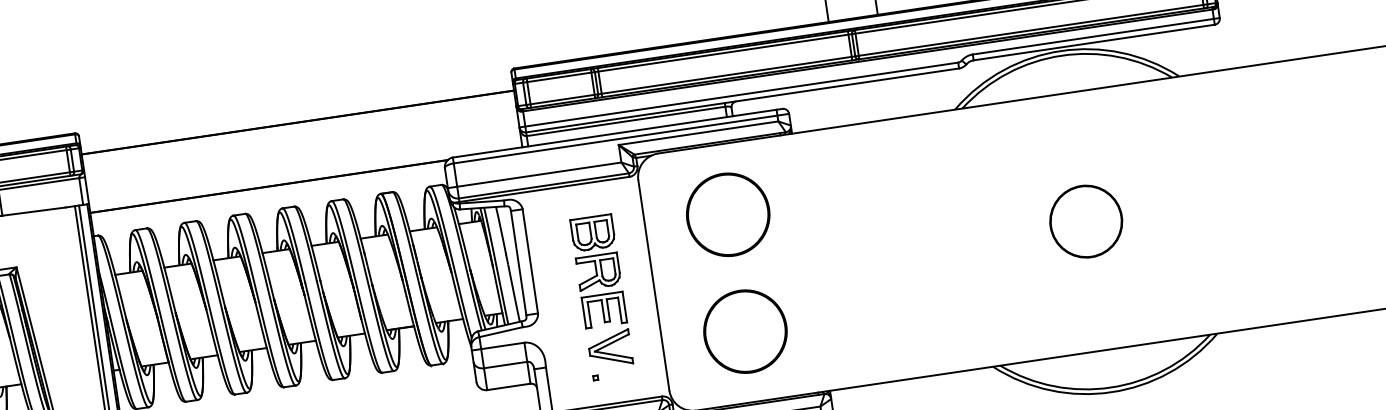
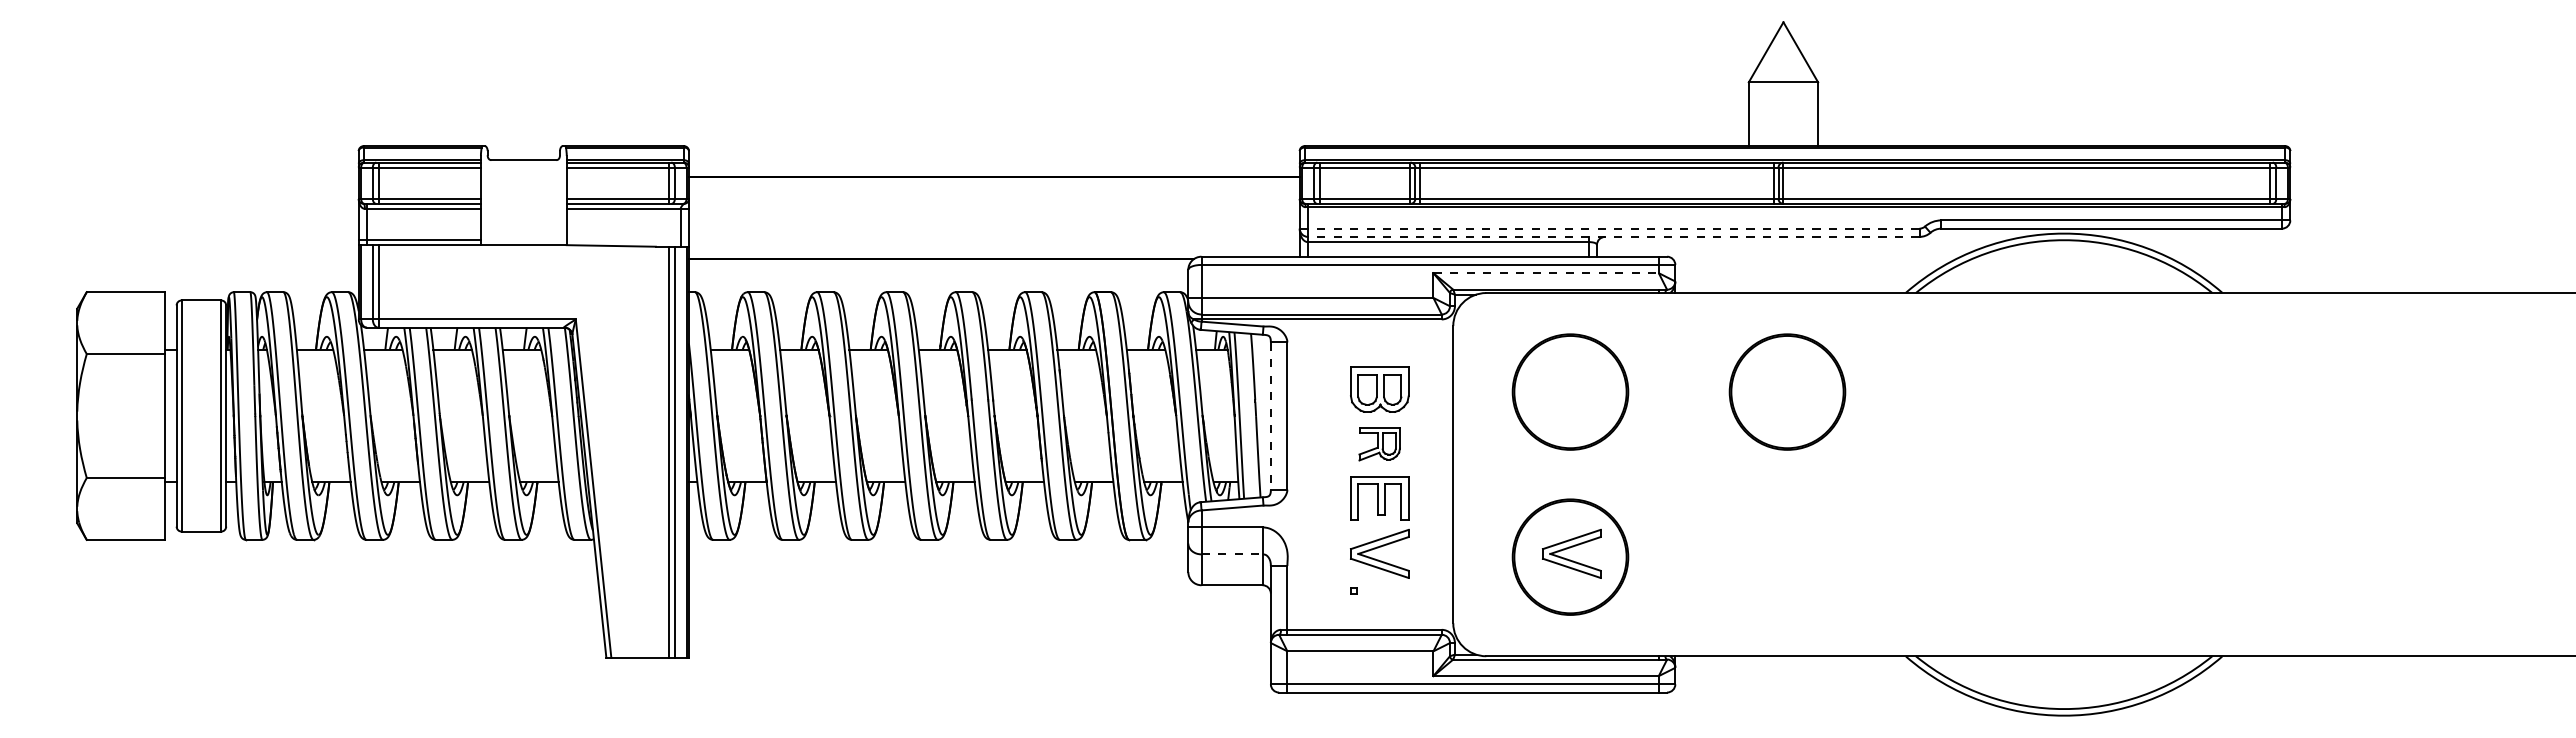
line: (738, 94) -> (1609, 228), solid -> dashed
line: (742, 100) -> (1613, 236), solid -> dashed
line: (698, 133) -> (1546, 273), solid -> dashed
part: (881, 191) -> (1787, 391), added
part: (1085, 221) -> (2063, 474), removed
line: (518, 263) -> (1270, 416), solid -> dashed
part: (598, 271) -> (1379, 444), size x0.7
part: (745, 328) -> (1571, 553), added
line: (505, 365) -> (1232, 554), solid -> dashed

